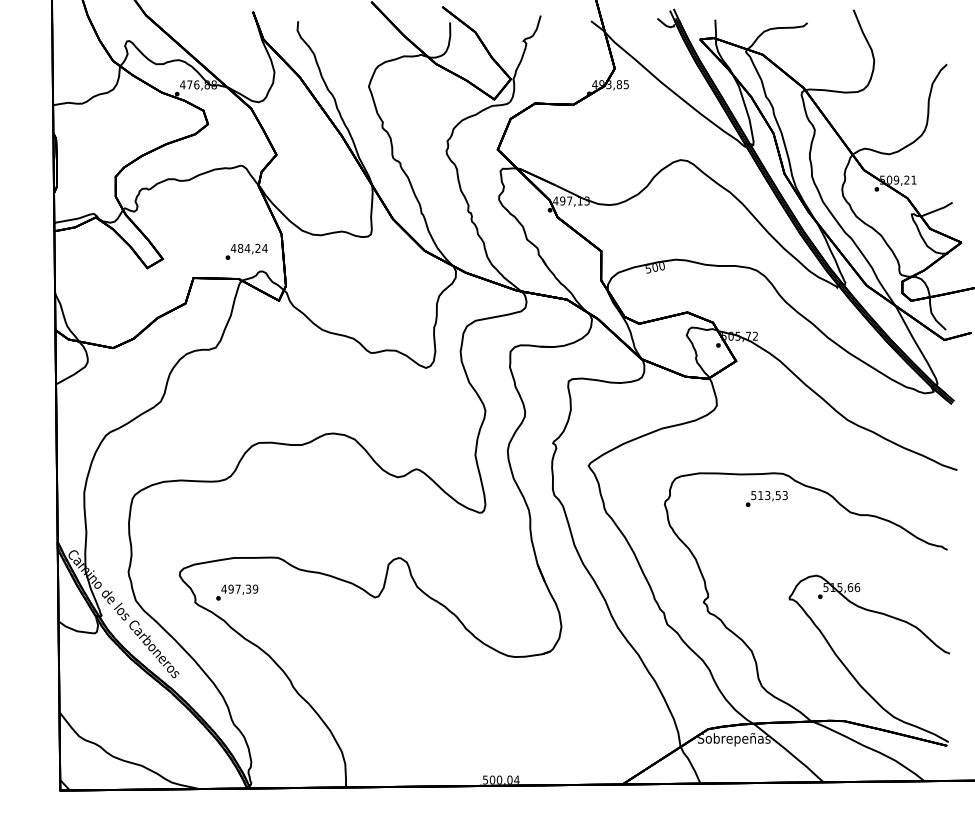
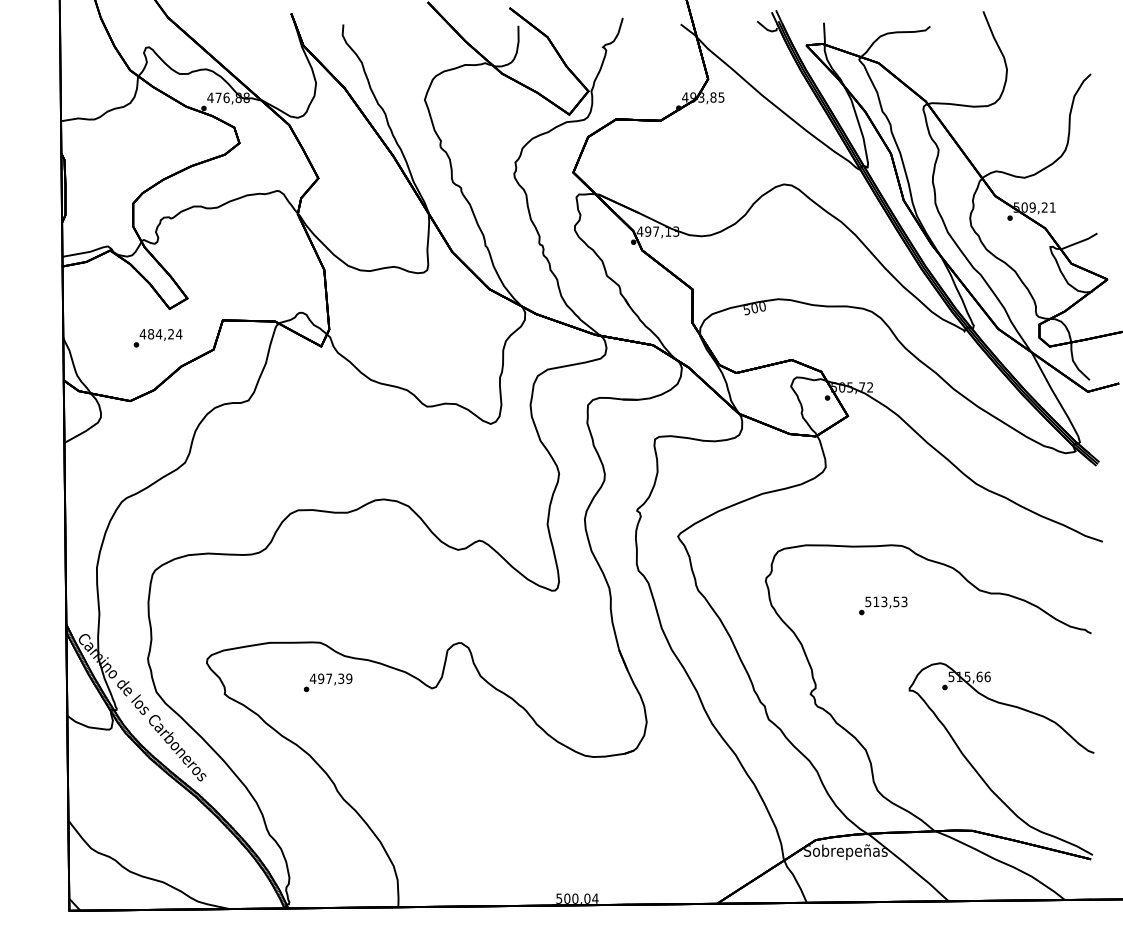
text: (246, 252) -> (157, 338), moved
text: (766, 498) -> (883, 605), moved
text: (236, 592) -> (327, 682), moved

